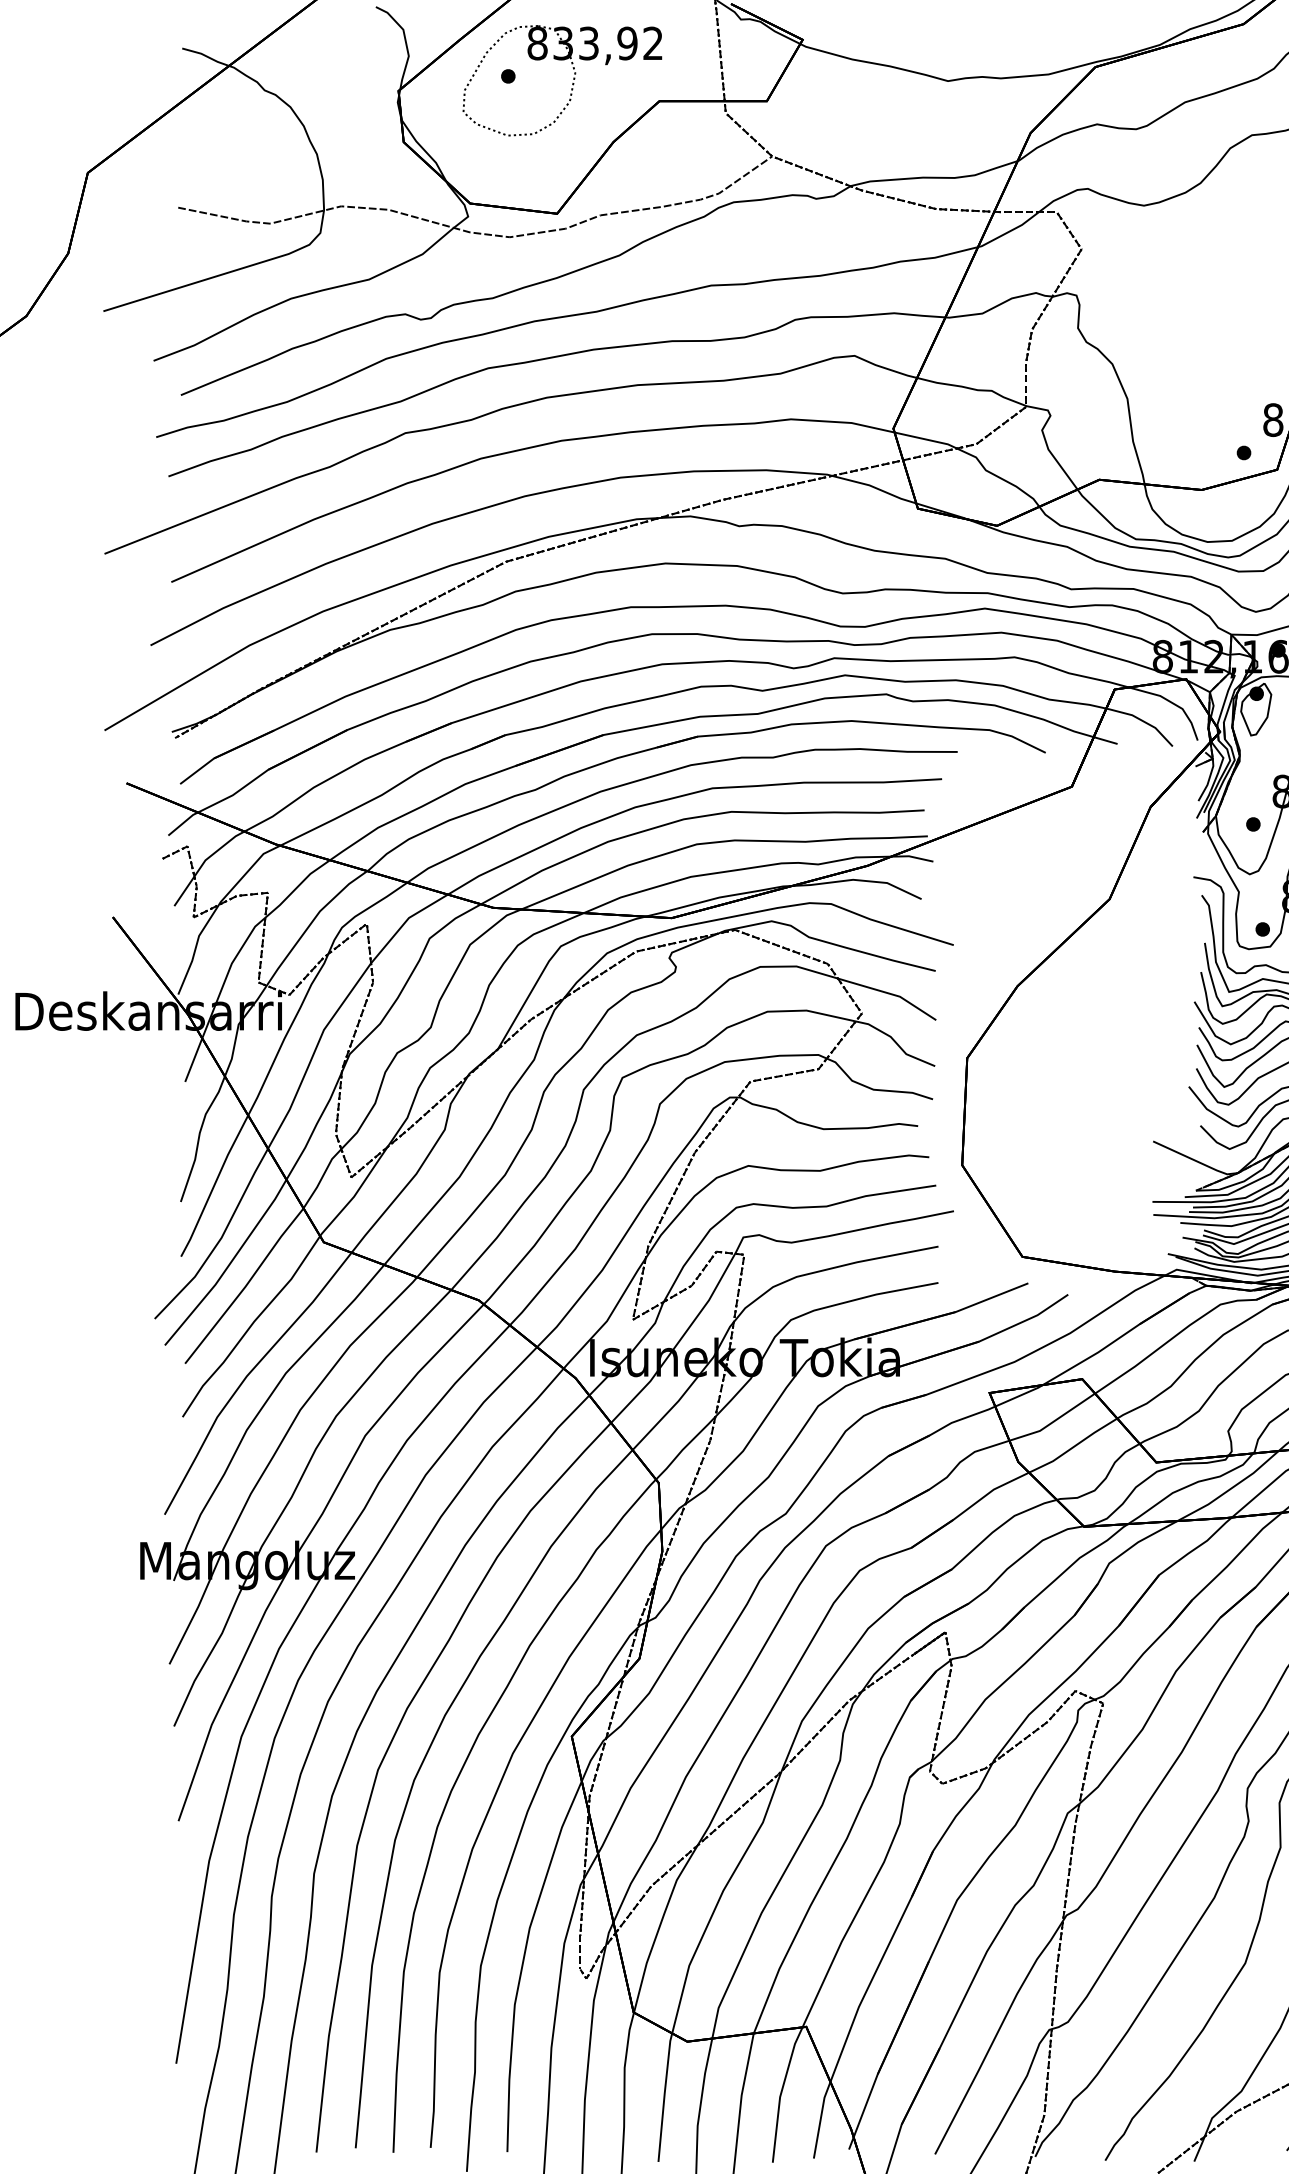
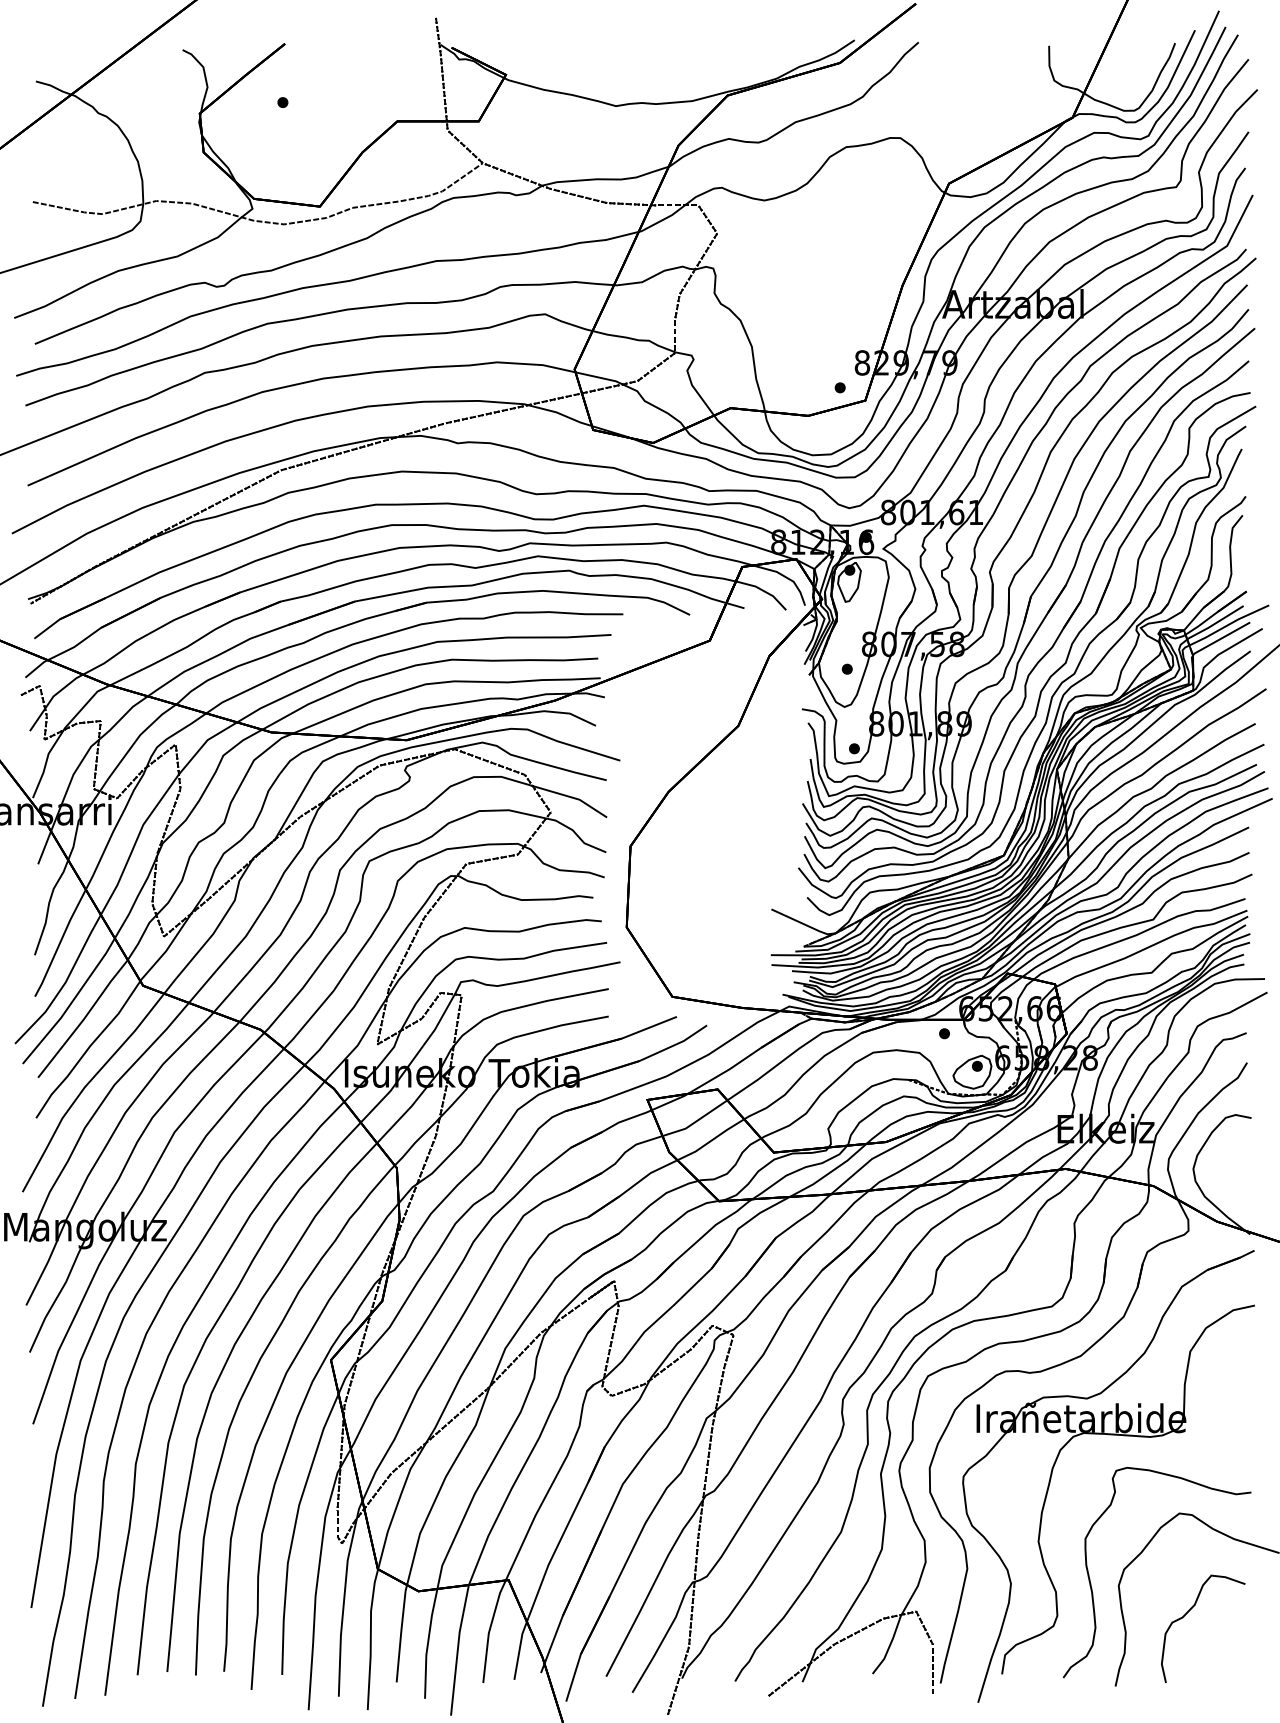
part: (572, 78) -> (331, 104), removed

